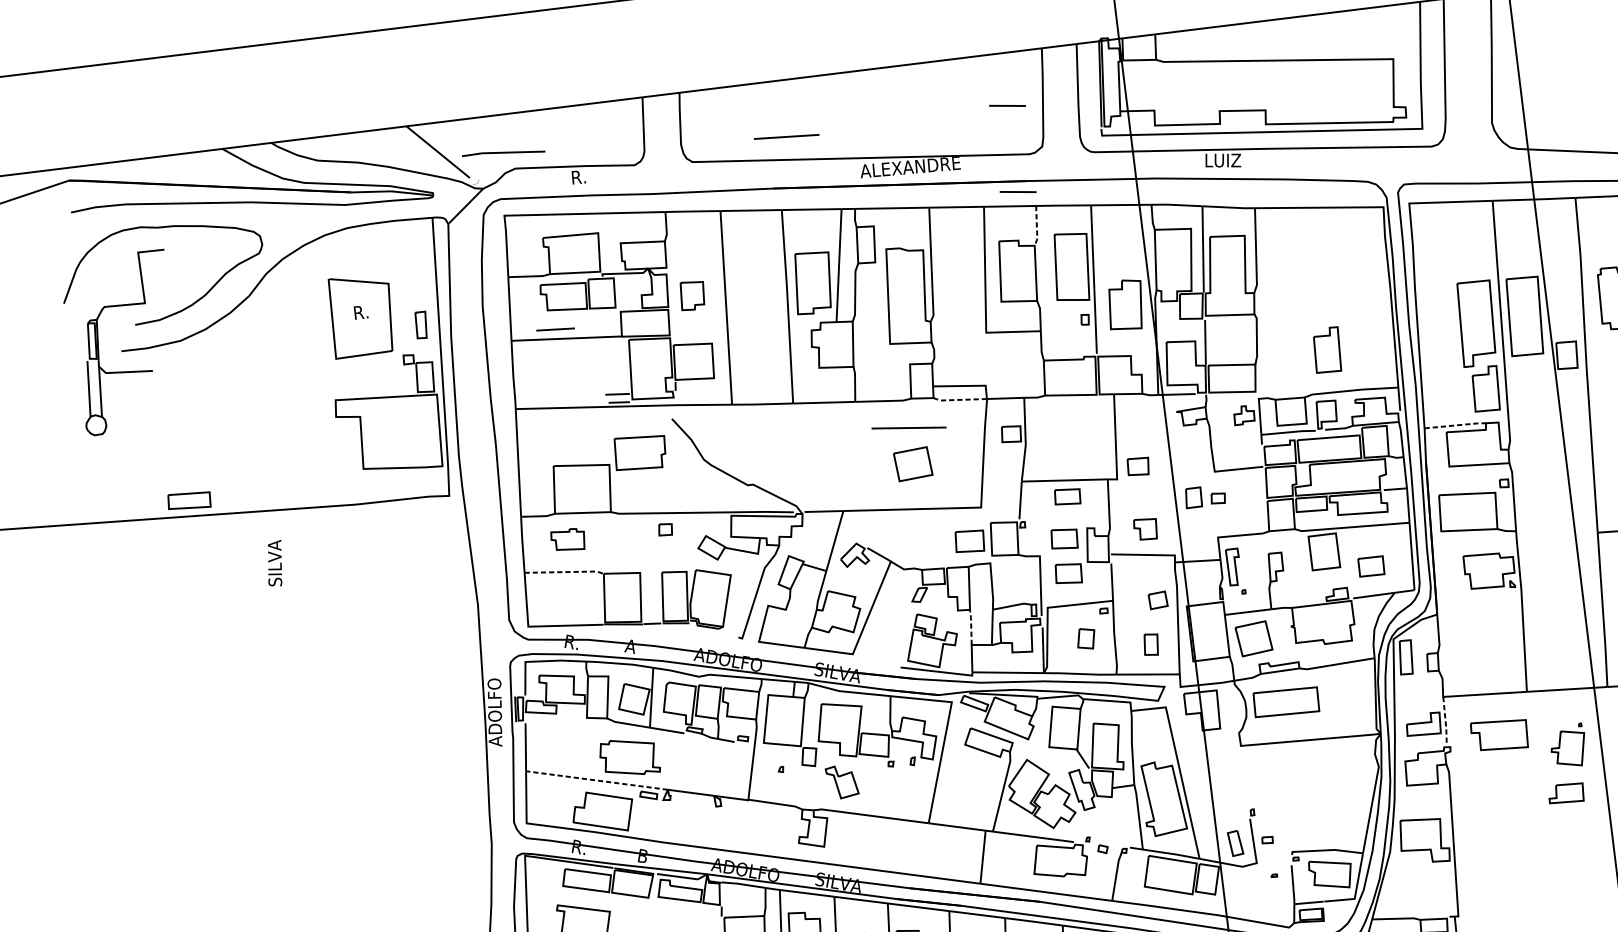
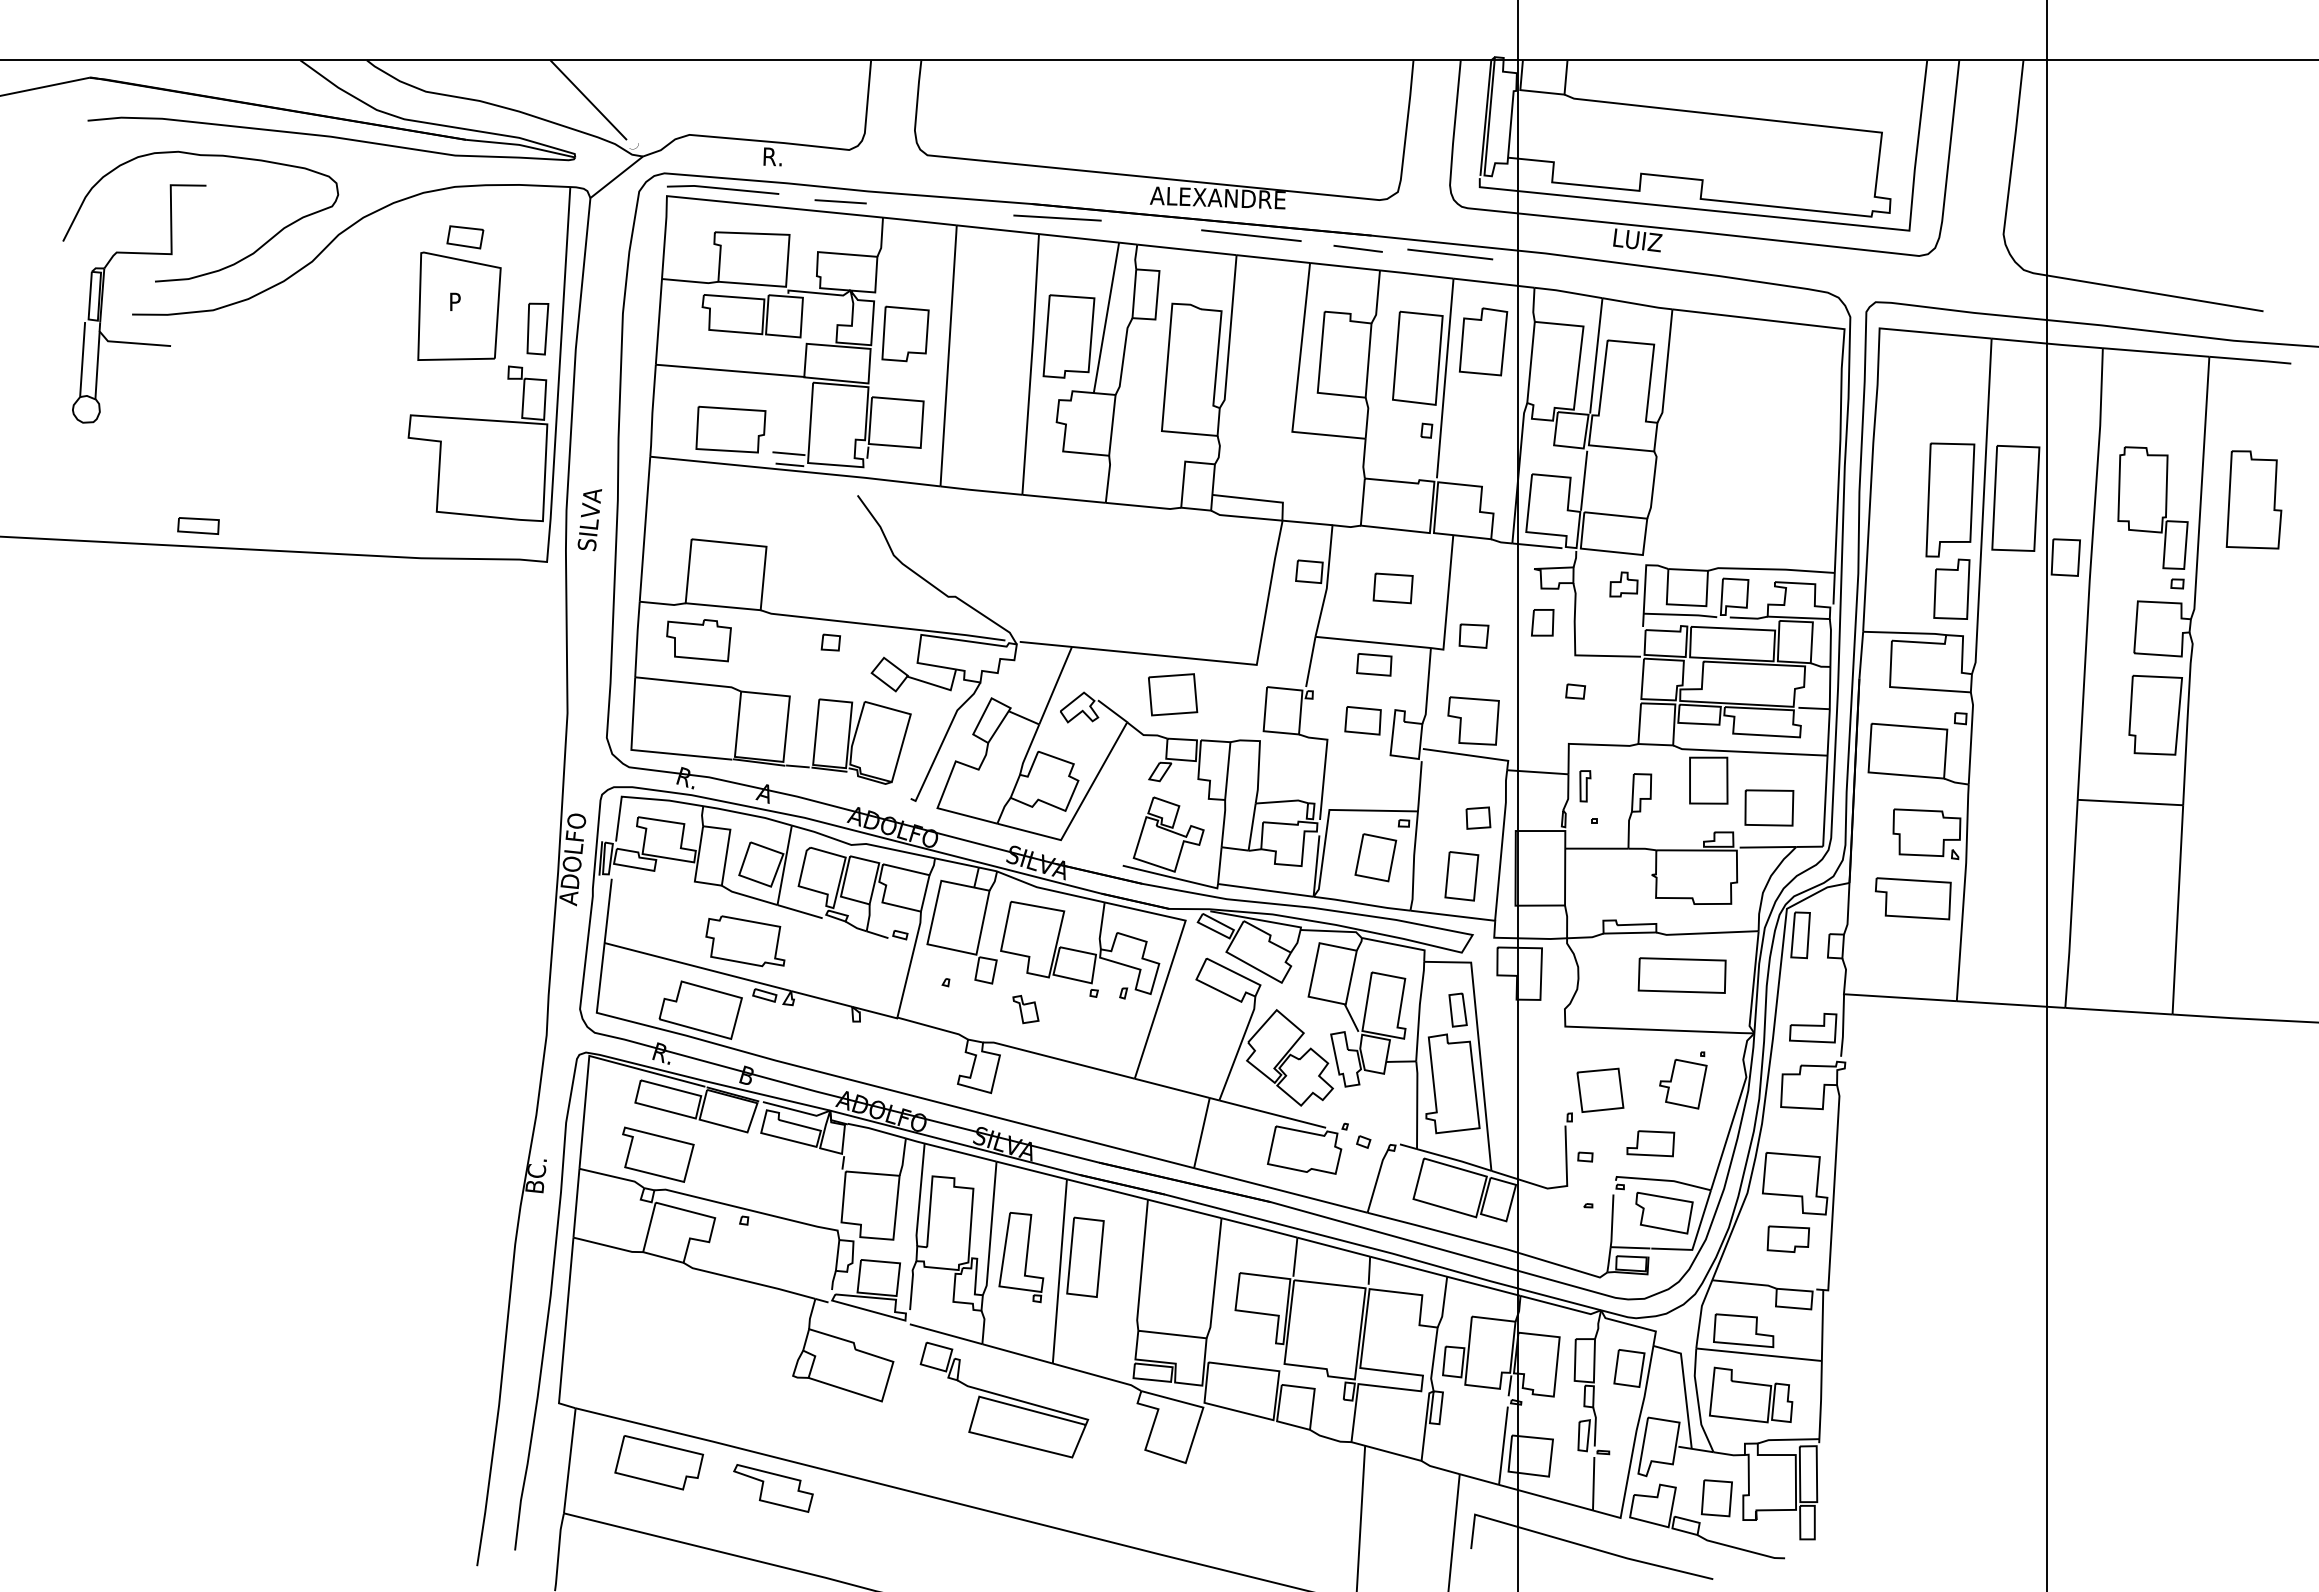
line: (1007, 105) -> (1357, 131), removed
line: (786, 136) -> (1057, 217), moved
line: (503, 153) -> (723, 189), moved
line: (1086, 187) -> (1450, 254), added
line: (1036, 226) -> (1377, 297), dashed -> solid
part: (359, 264) -> (465, 237), added
part: (692, 295) -> (905, 333), size x1.43
part: (1125, 304) -> (1483, 341), moved
text: (362, 314) -> (460, 305), R. -> P
part: (421, 324) -> (537, 328), size x1.43
line: (555, 329) -> (840, 201), moved
part: (1326, 349) -> (1745, 510), removed
line: (959, 400) -> (1245, 517), dashed -> solid
line: (1455, 425) -> (1905, 633), dashed -> solid
line: (909, 427) -> (1251, 235), moved
part: (640, 452) -> (730, 429), moved
part: (913, 463) -> (1173, 694), moved
part: (1193, 497) -> (1542, 622), moved
part: (189, 500) -> (198, 525), size x0.71
part: (1145, 528) -> (1473, 720), size x1.67
part: (567, 540) -> (698, 640), size x1.43
part: (969, 541) -> (1392, 588), moved
text: (274, 564) -> (589, 520), moved
part: (1371, 566) -> (1769, 807), size x1.43
part: (1234, 567) -> (1585, 786), size x0.62
line: (565, 571) -> (689, 682), dashed -> solid
part: (1068, 573) -> (1362, 767), removed
line: (970, 627) -> (1223, 823), dashed -> solid
part: (1085, 638) -> (1375, 857), size x1.67
part: (1254, 638) -> (1600, 1089), moved
part: (1150, 644) -> (1461, 876), size x1.67
part: (1285, 702) -> (1681, 975), moved
line: (1445, 720) -> (1843, 1026), dashed -> solid
part: (1499, 735) -> (1912, 898), moved
part: (1568, 746) -> (1683, 1080), moved
line: (596, 780) -> (697, 966), dashed -> solid
part: (841, 782) -> (1025, 1009), size x0.62
part: (1566, 793) -> (1650, 1143), moved
part: (1235, 843) -> (1457, 1009), moved
part: (1424, 881) -> (1788, 1238), added

